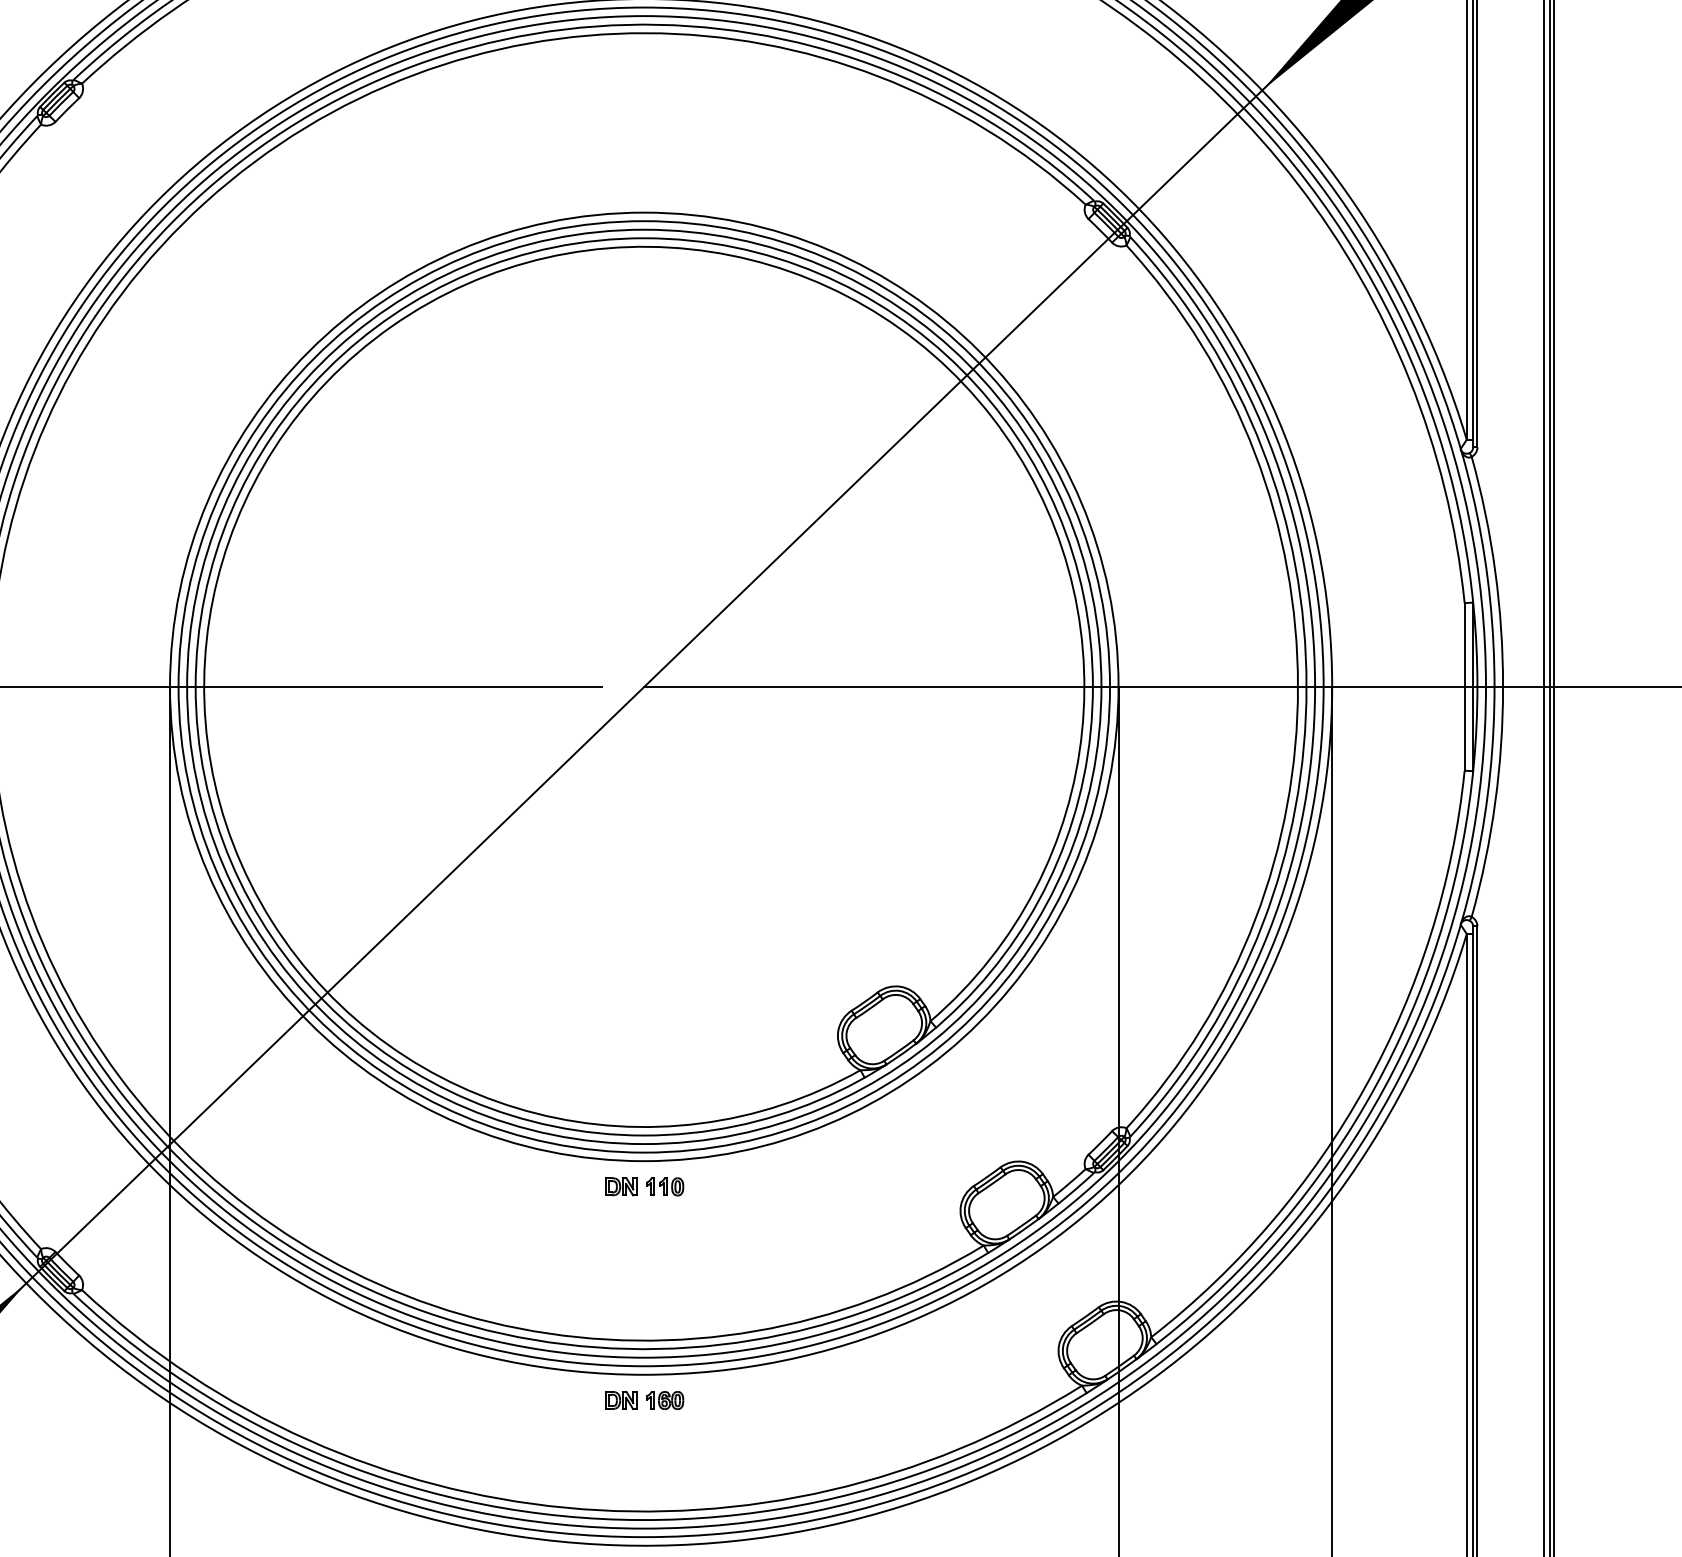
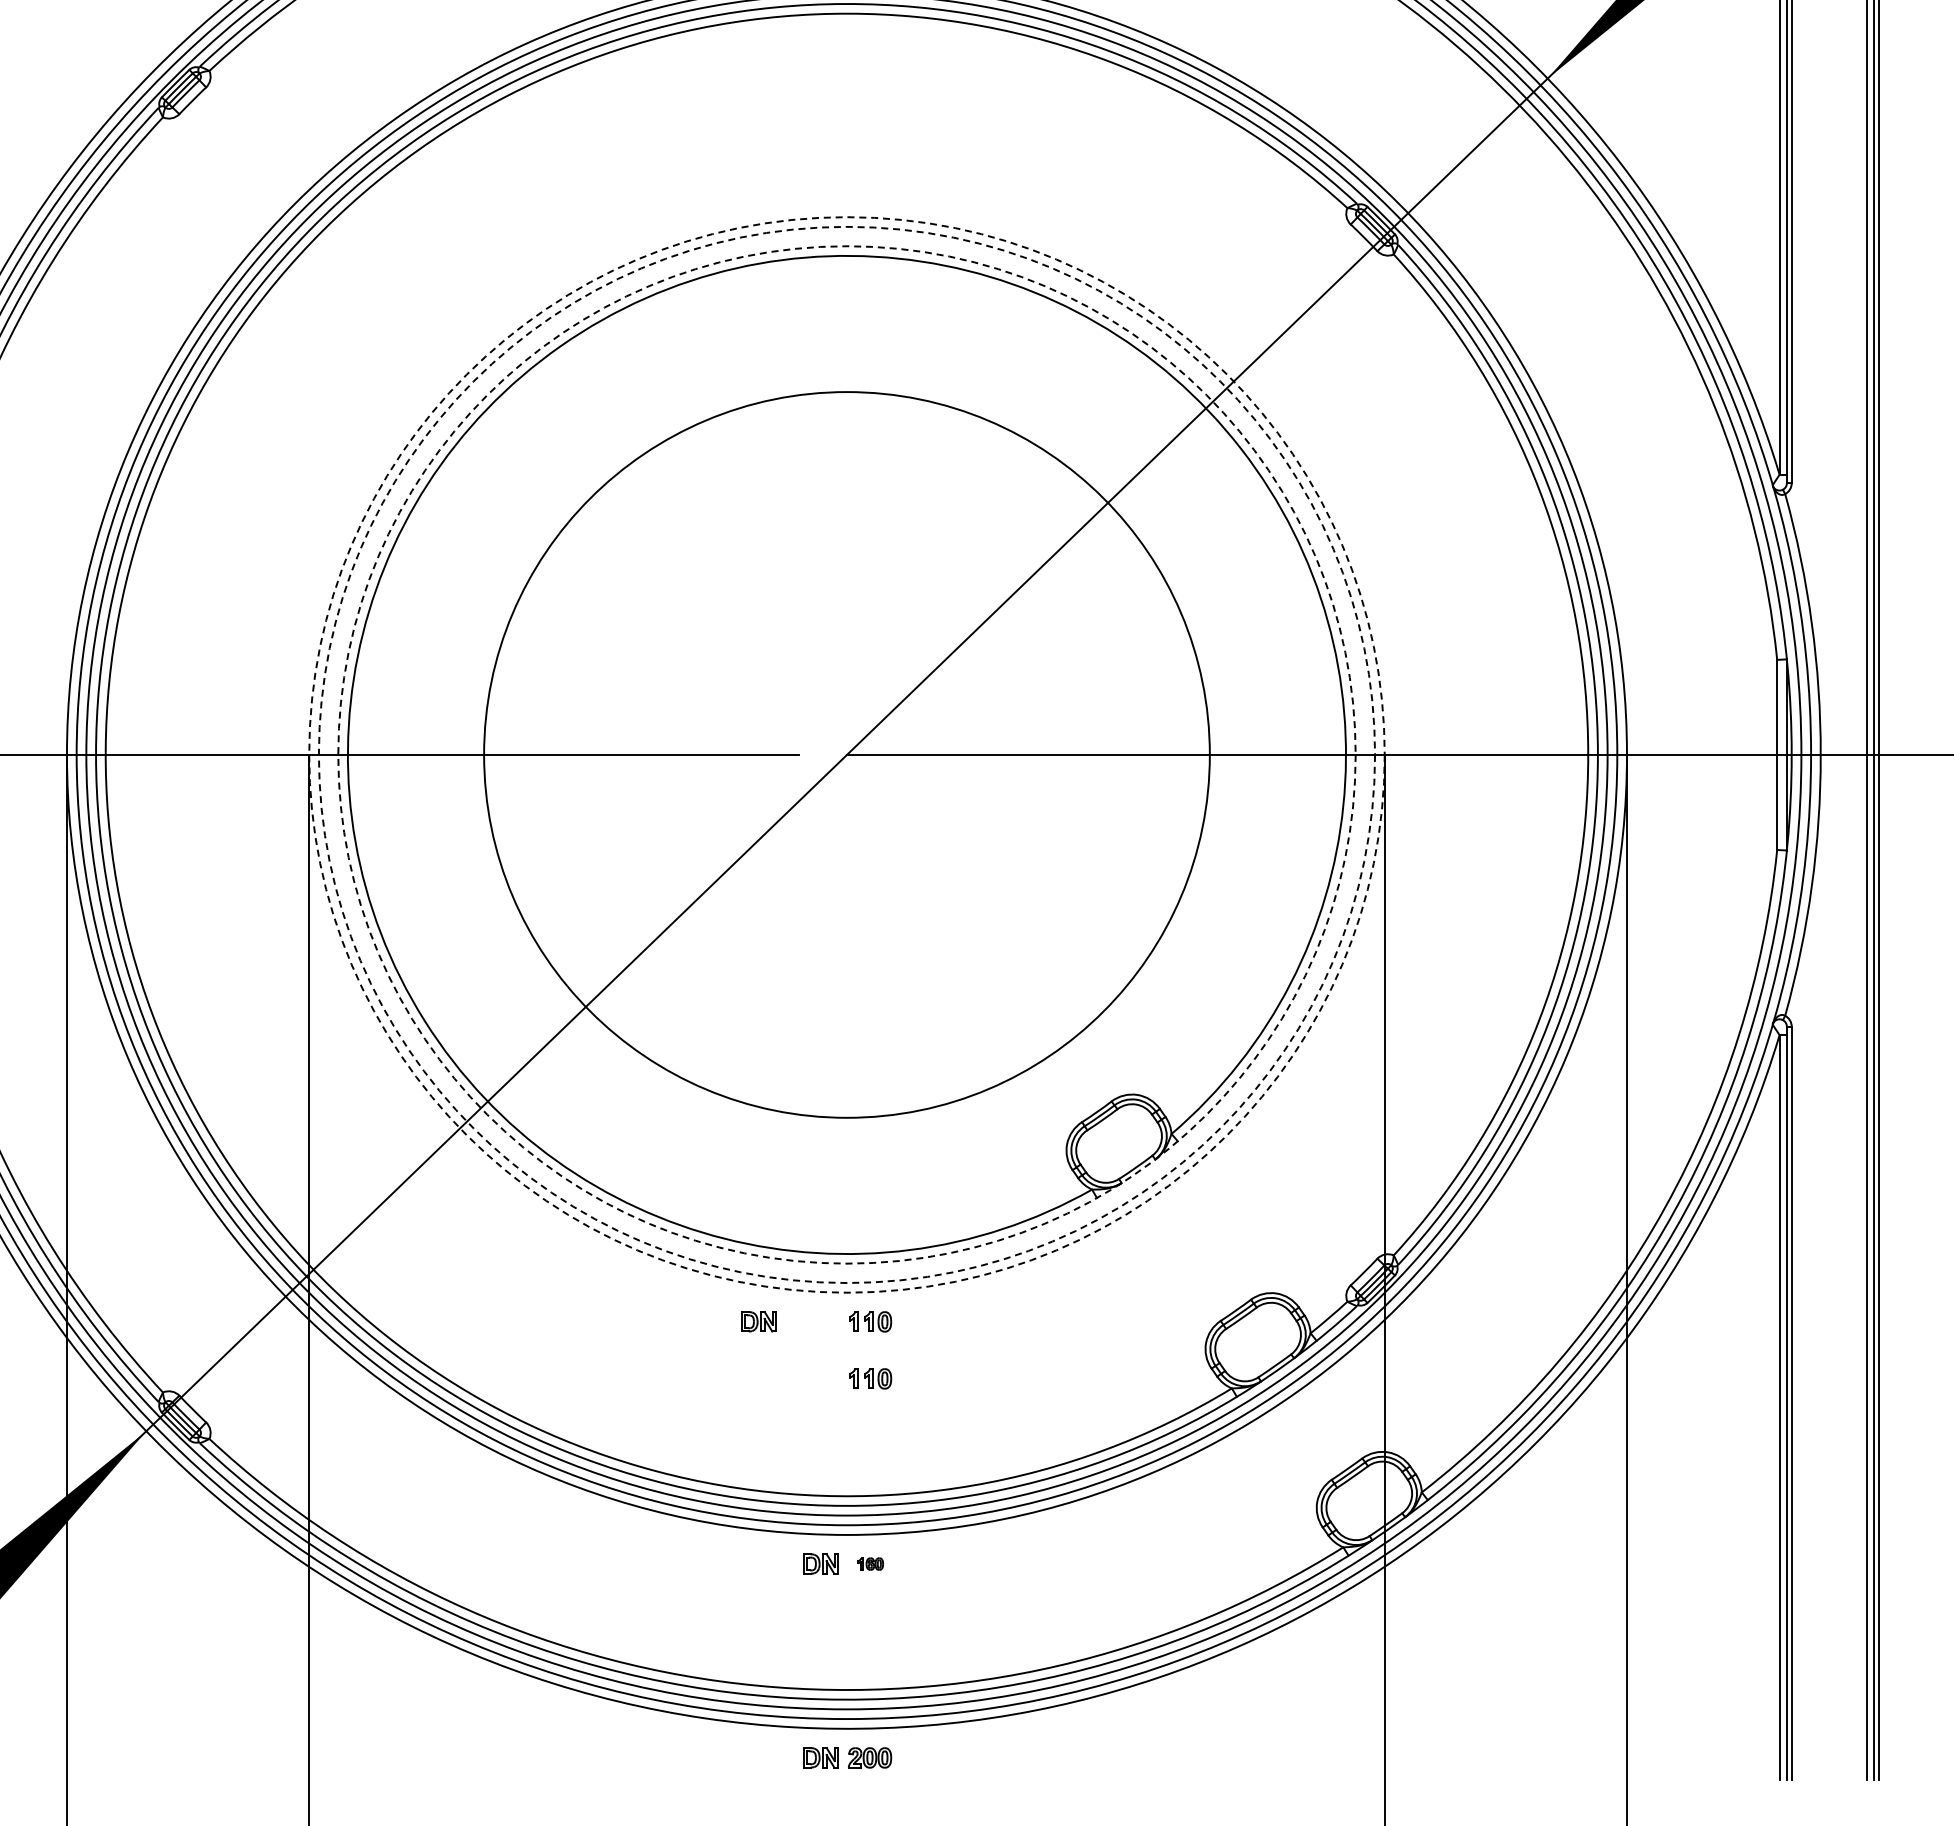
circle: (643, 686) -> (846, 754), size x0.7
circle: (643, 686) -> (846, 754), solid -> dashed
circle: (643, 686) -> (846, 754), solid -> dashed
circle: (643, 686) -> (846, 754), solid -> dashed
part: (620, 1186) -> (758, 1321), moved
part: (665, 1236) -> (870, 1378), added
part: (665, 1399) -> (870, 1563), size x0.6

